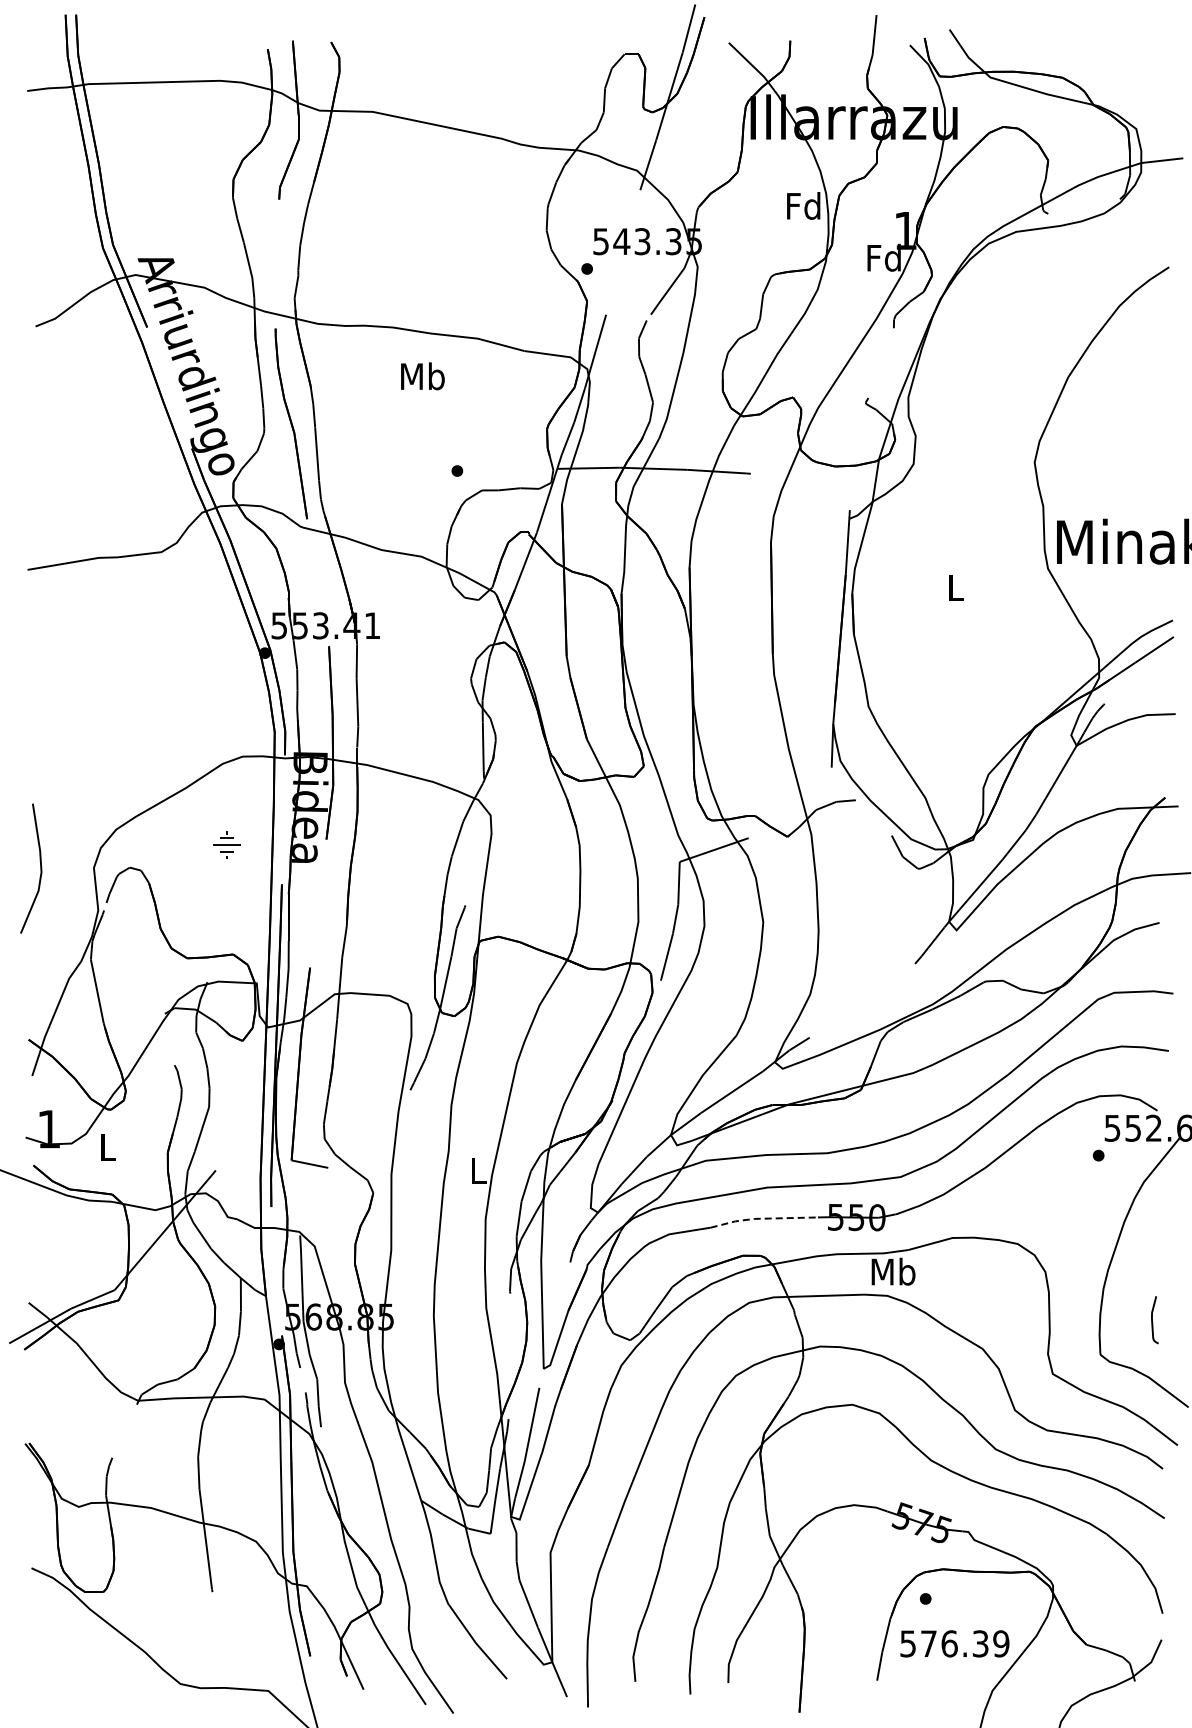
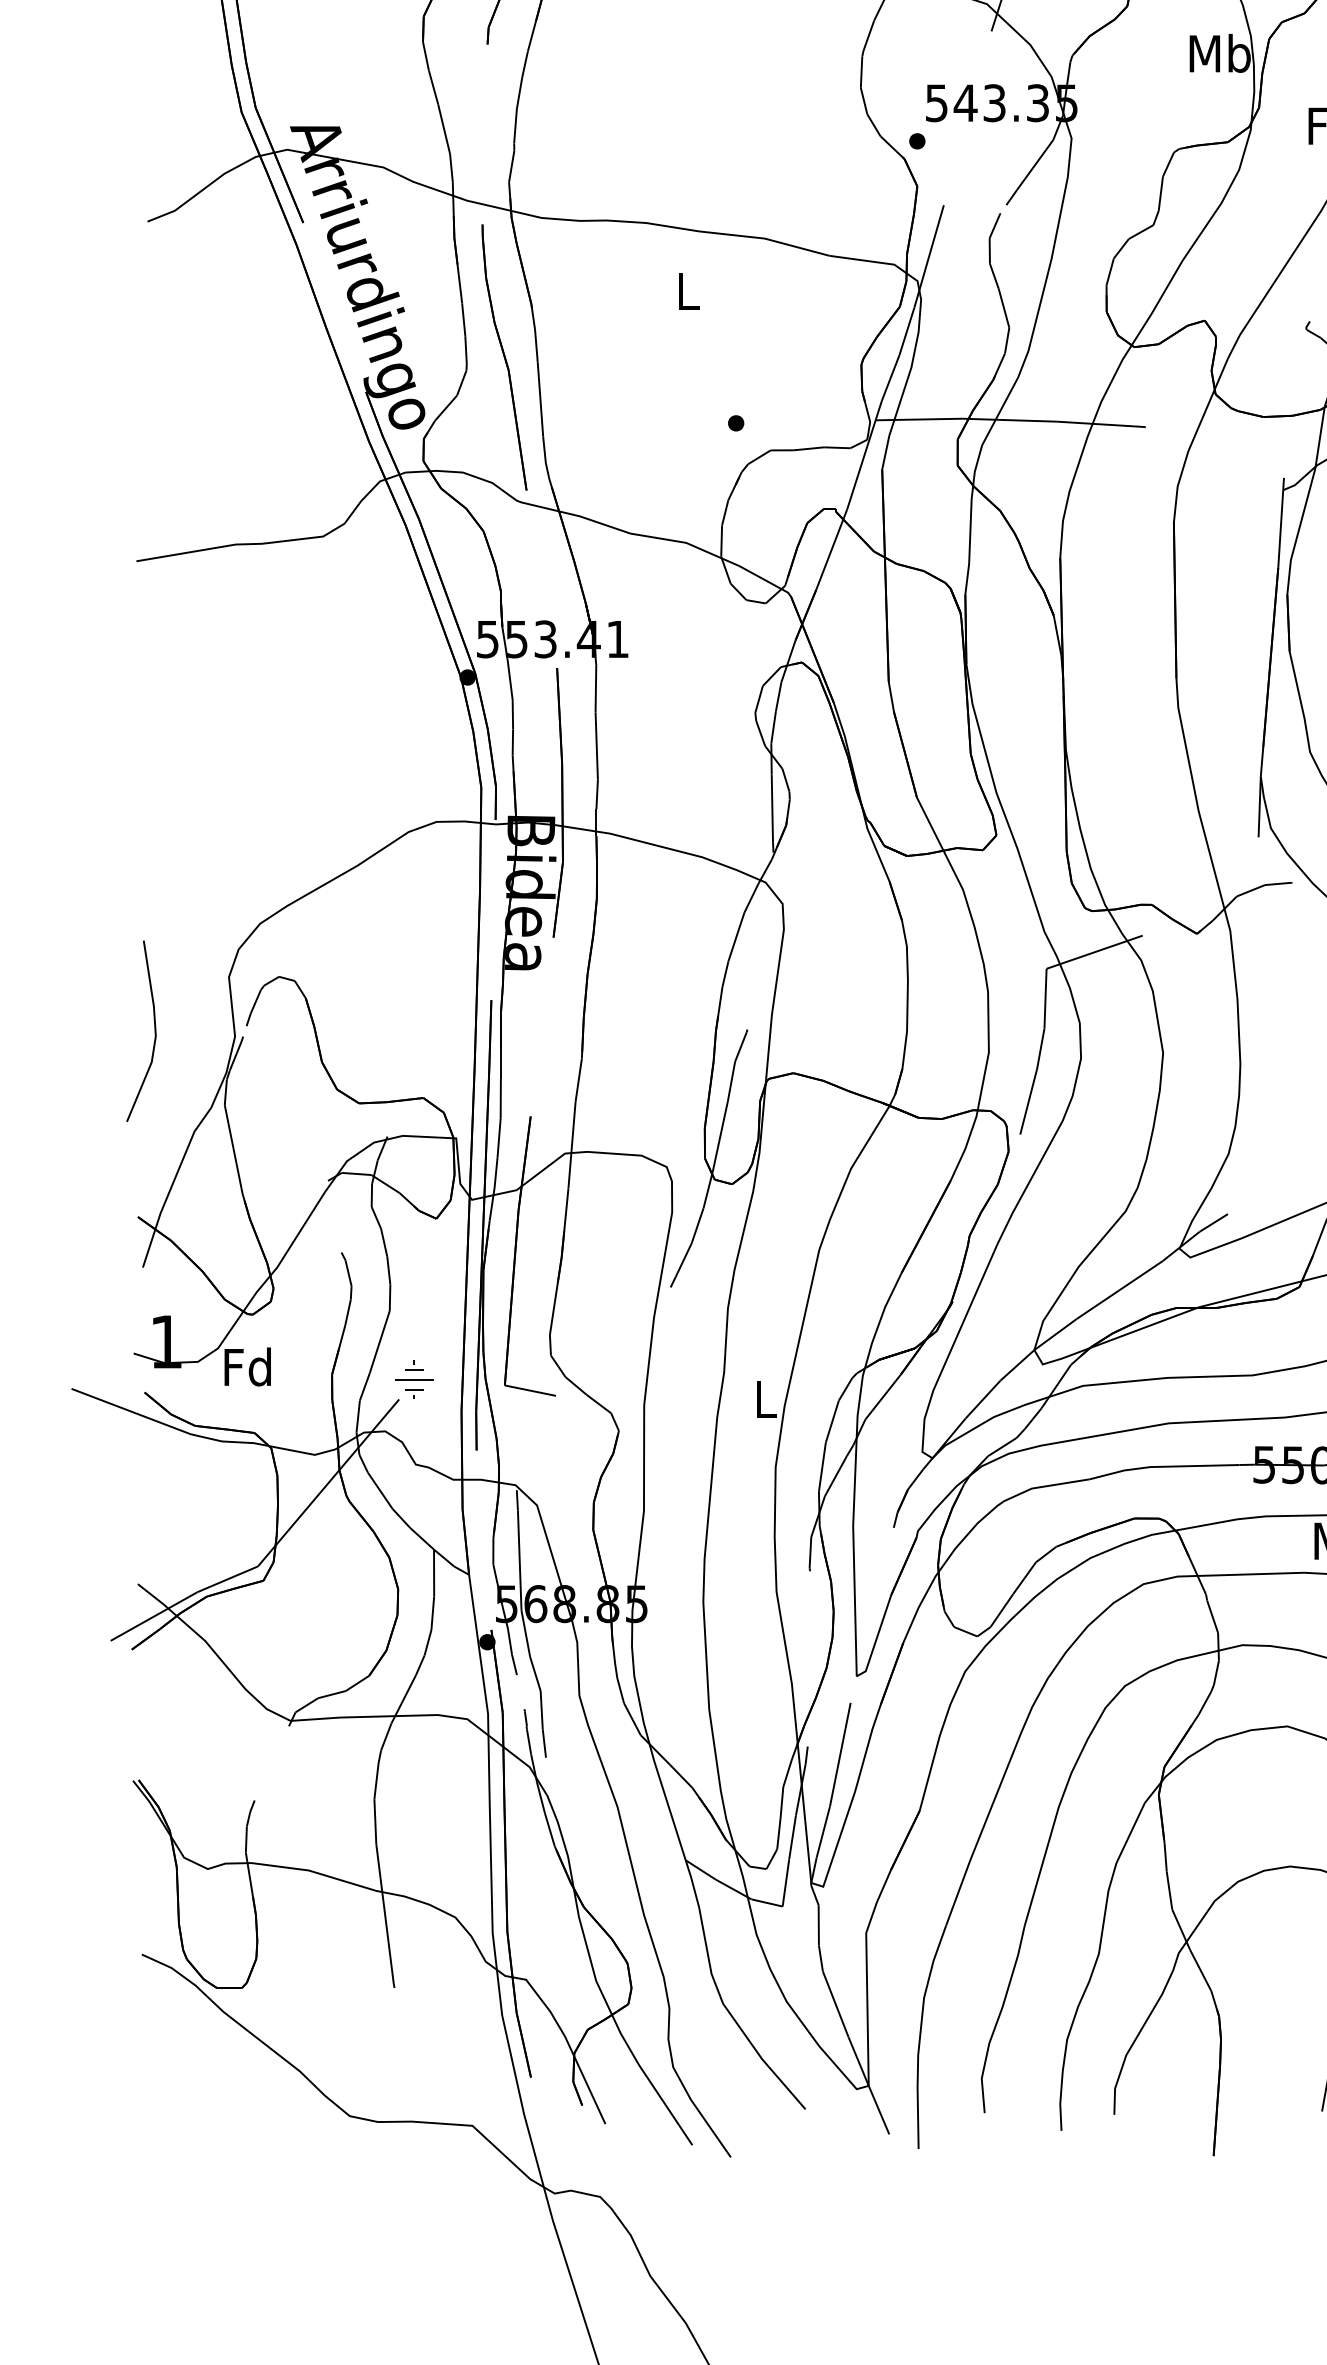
text: (804, 205) -> (1220, 52), Fd -> Mb
text: (422, 376) -> (687, 291), Mb -> L
part: (226, 844) -> (413, 1378), moved
line: (40, 868) -> (154, 1031), moved
text: (106, 1147) -> (246, 1367), L -> Fd
line: (763, 1218) -> (1163, 1466), dashed -> solid

